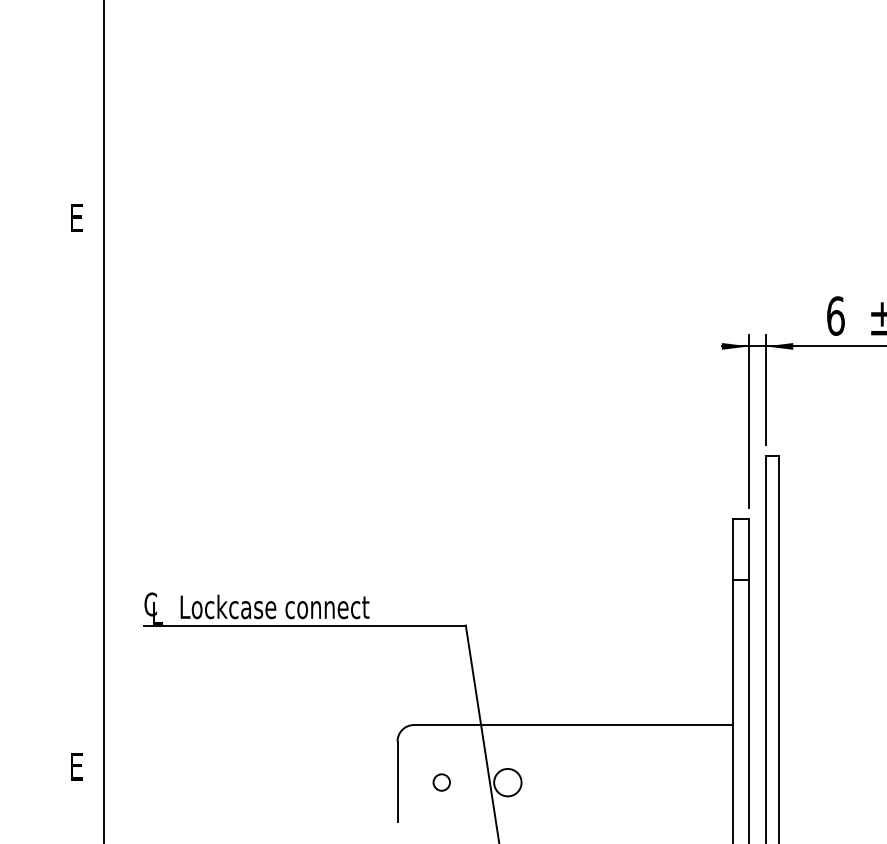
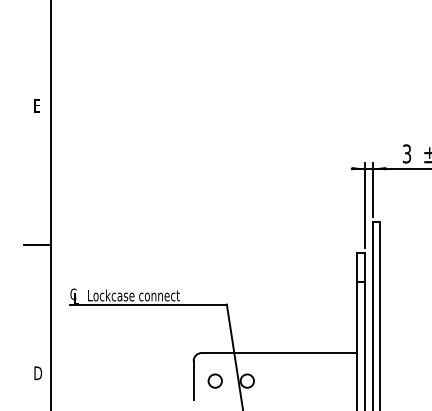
text: (834, 315) -> (406, 153), 6 -> 3
line: (74, 504) -> (36, 245), added
text: (78, 767) -> (38, 373), E -> D
circle: (440, 781) -> (214, 380), size x1.67

